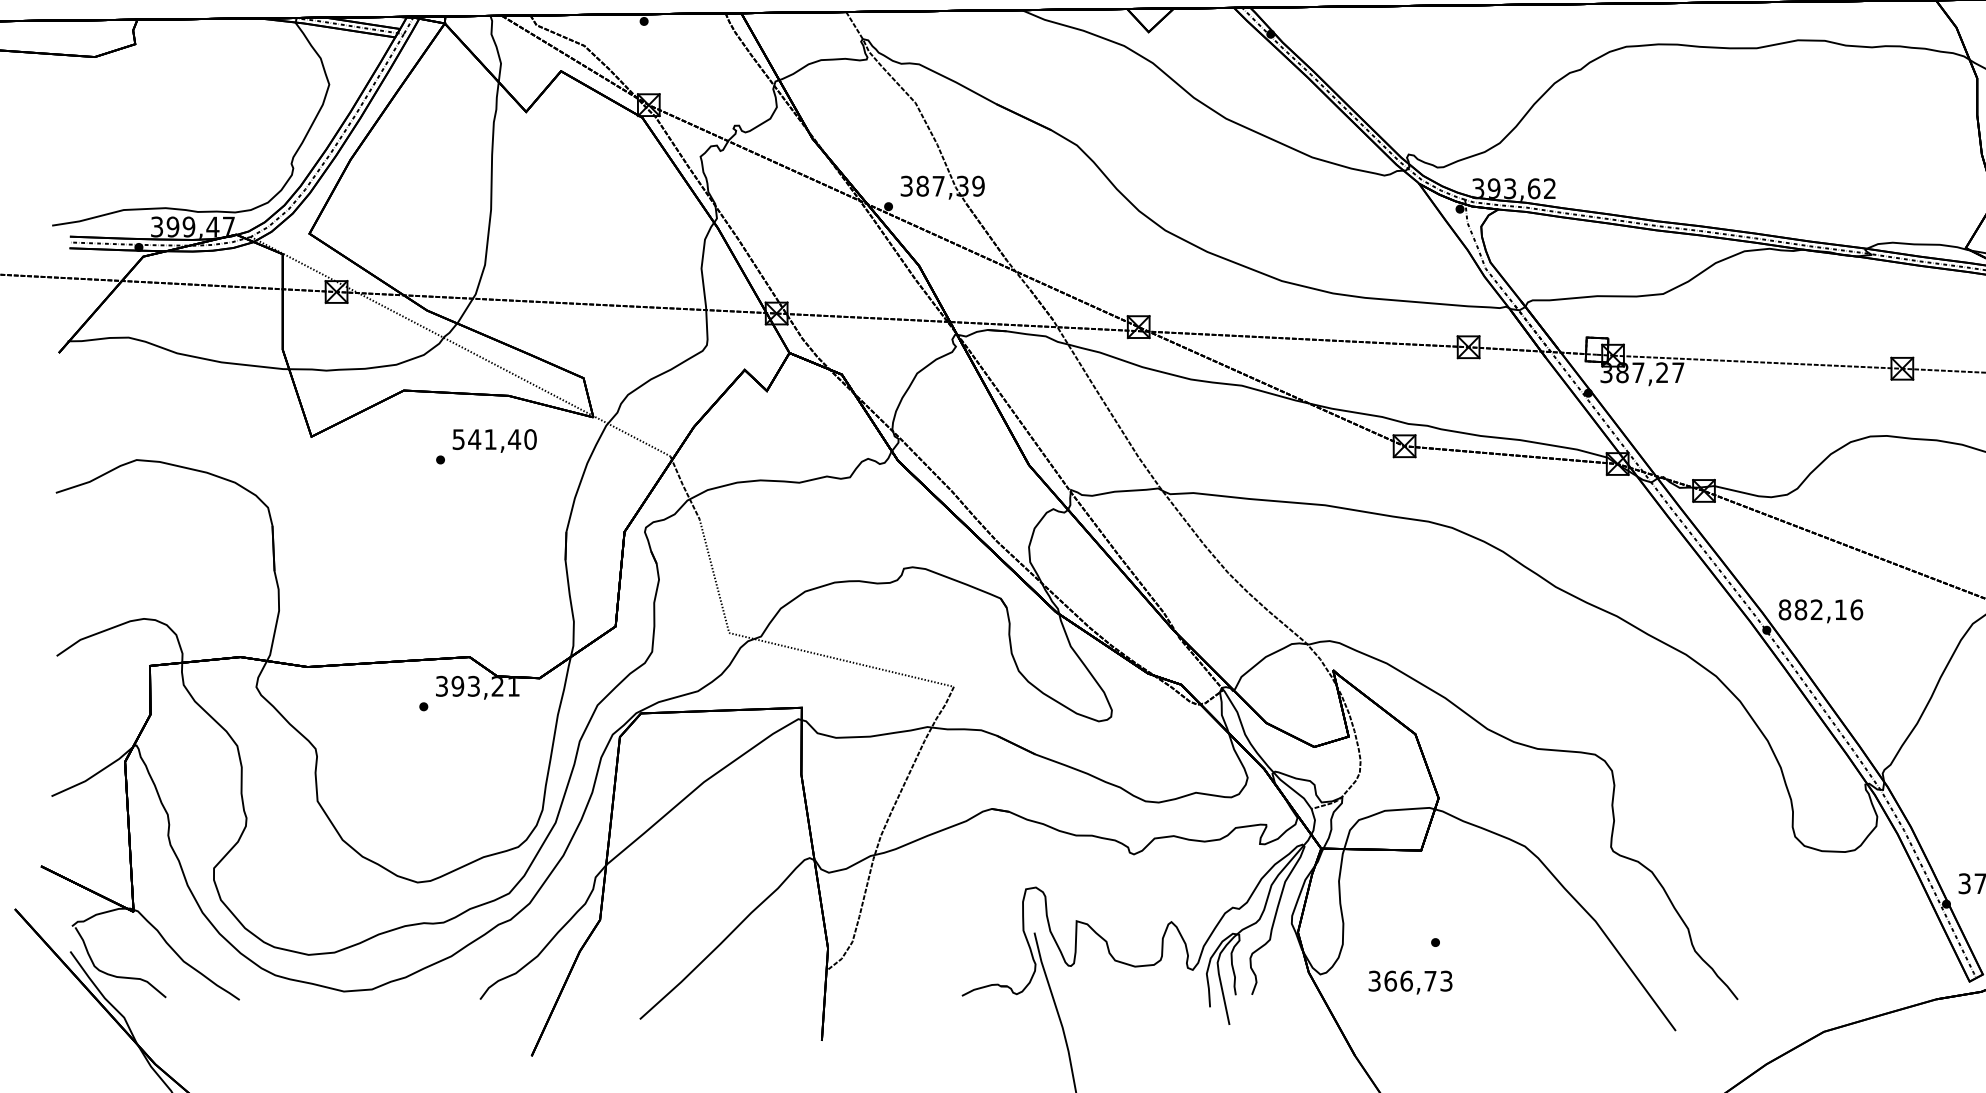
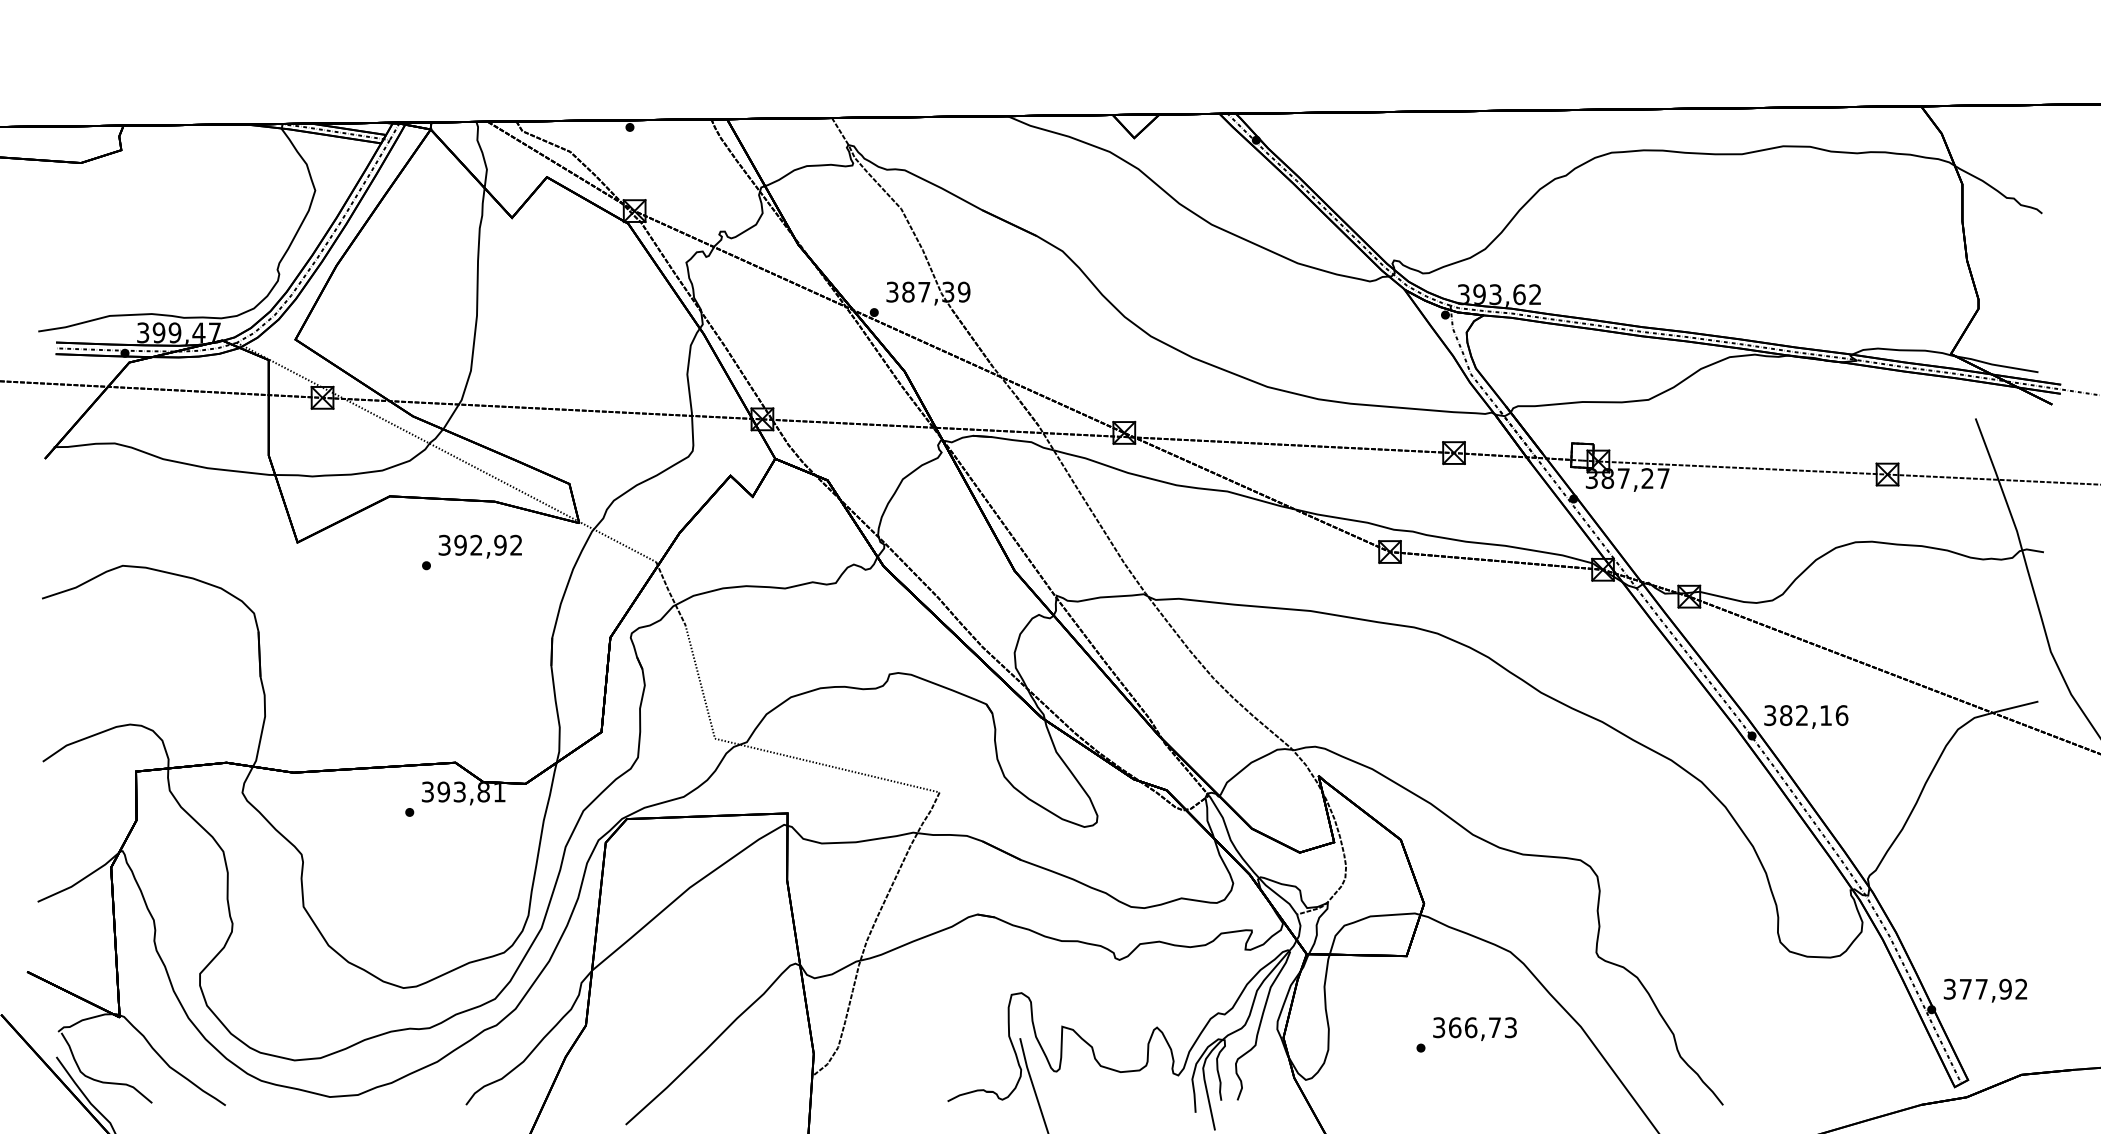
text: (494, 438) -> (480, 544), 541,40 -> 392,92
text: (1785, 609) -> (1770, 715), 882,16 -> 382,16
text: (497, 686) -> (483, 792), 393,21 -> 393,81
text: (1410, 981) -> (1474, 1028), moved

